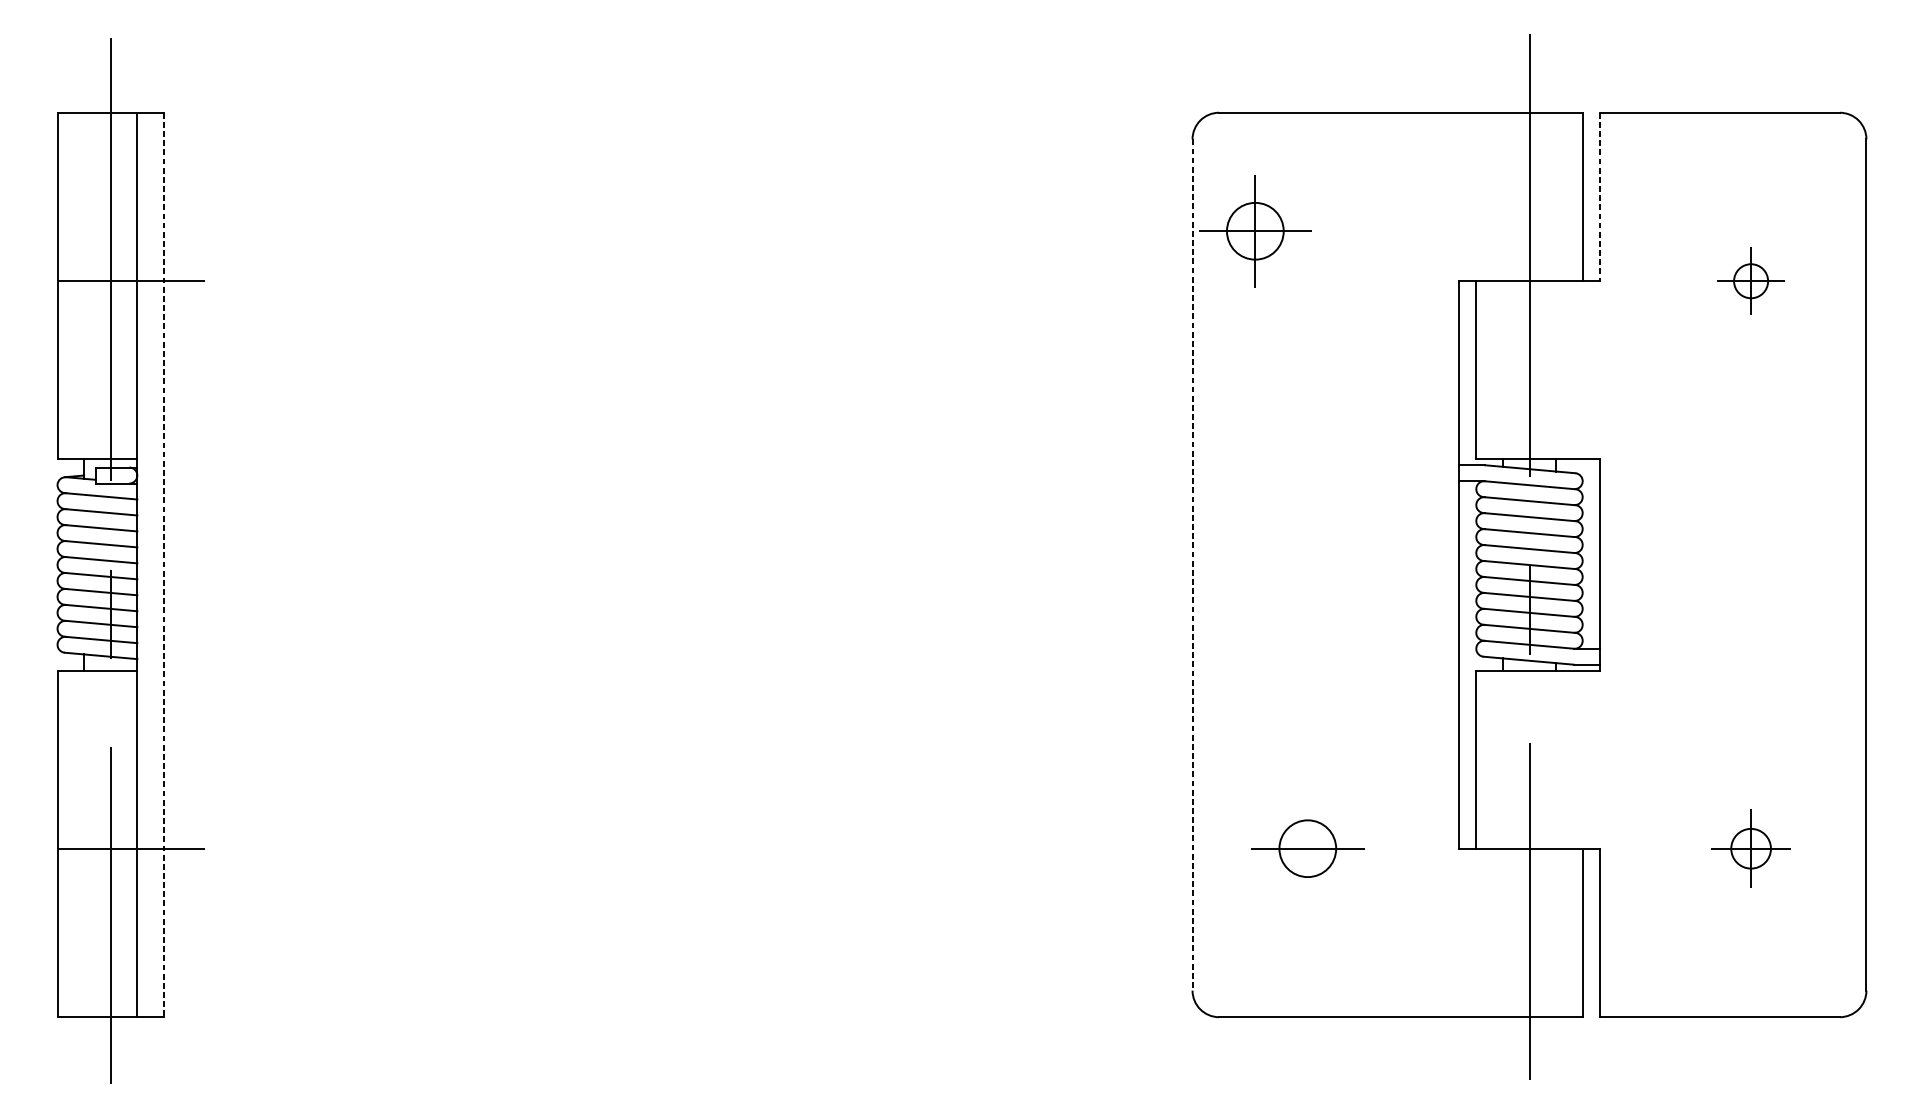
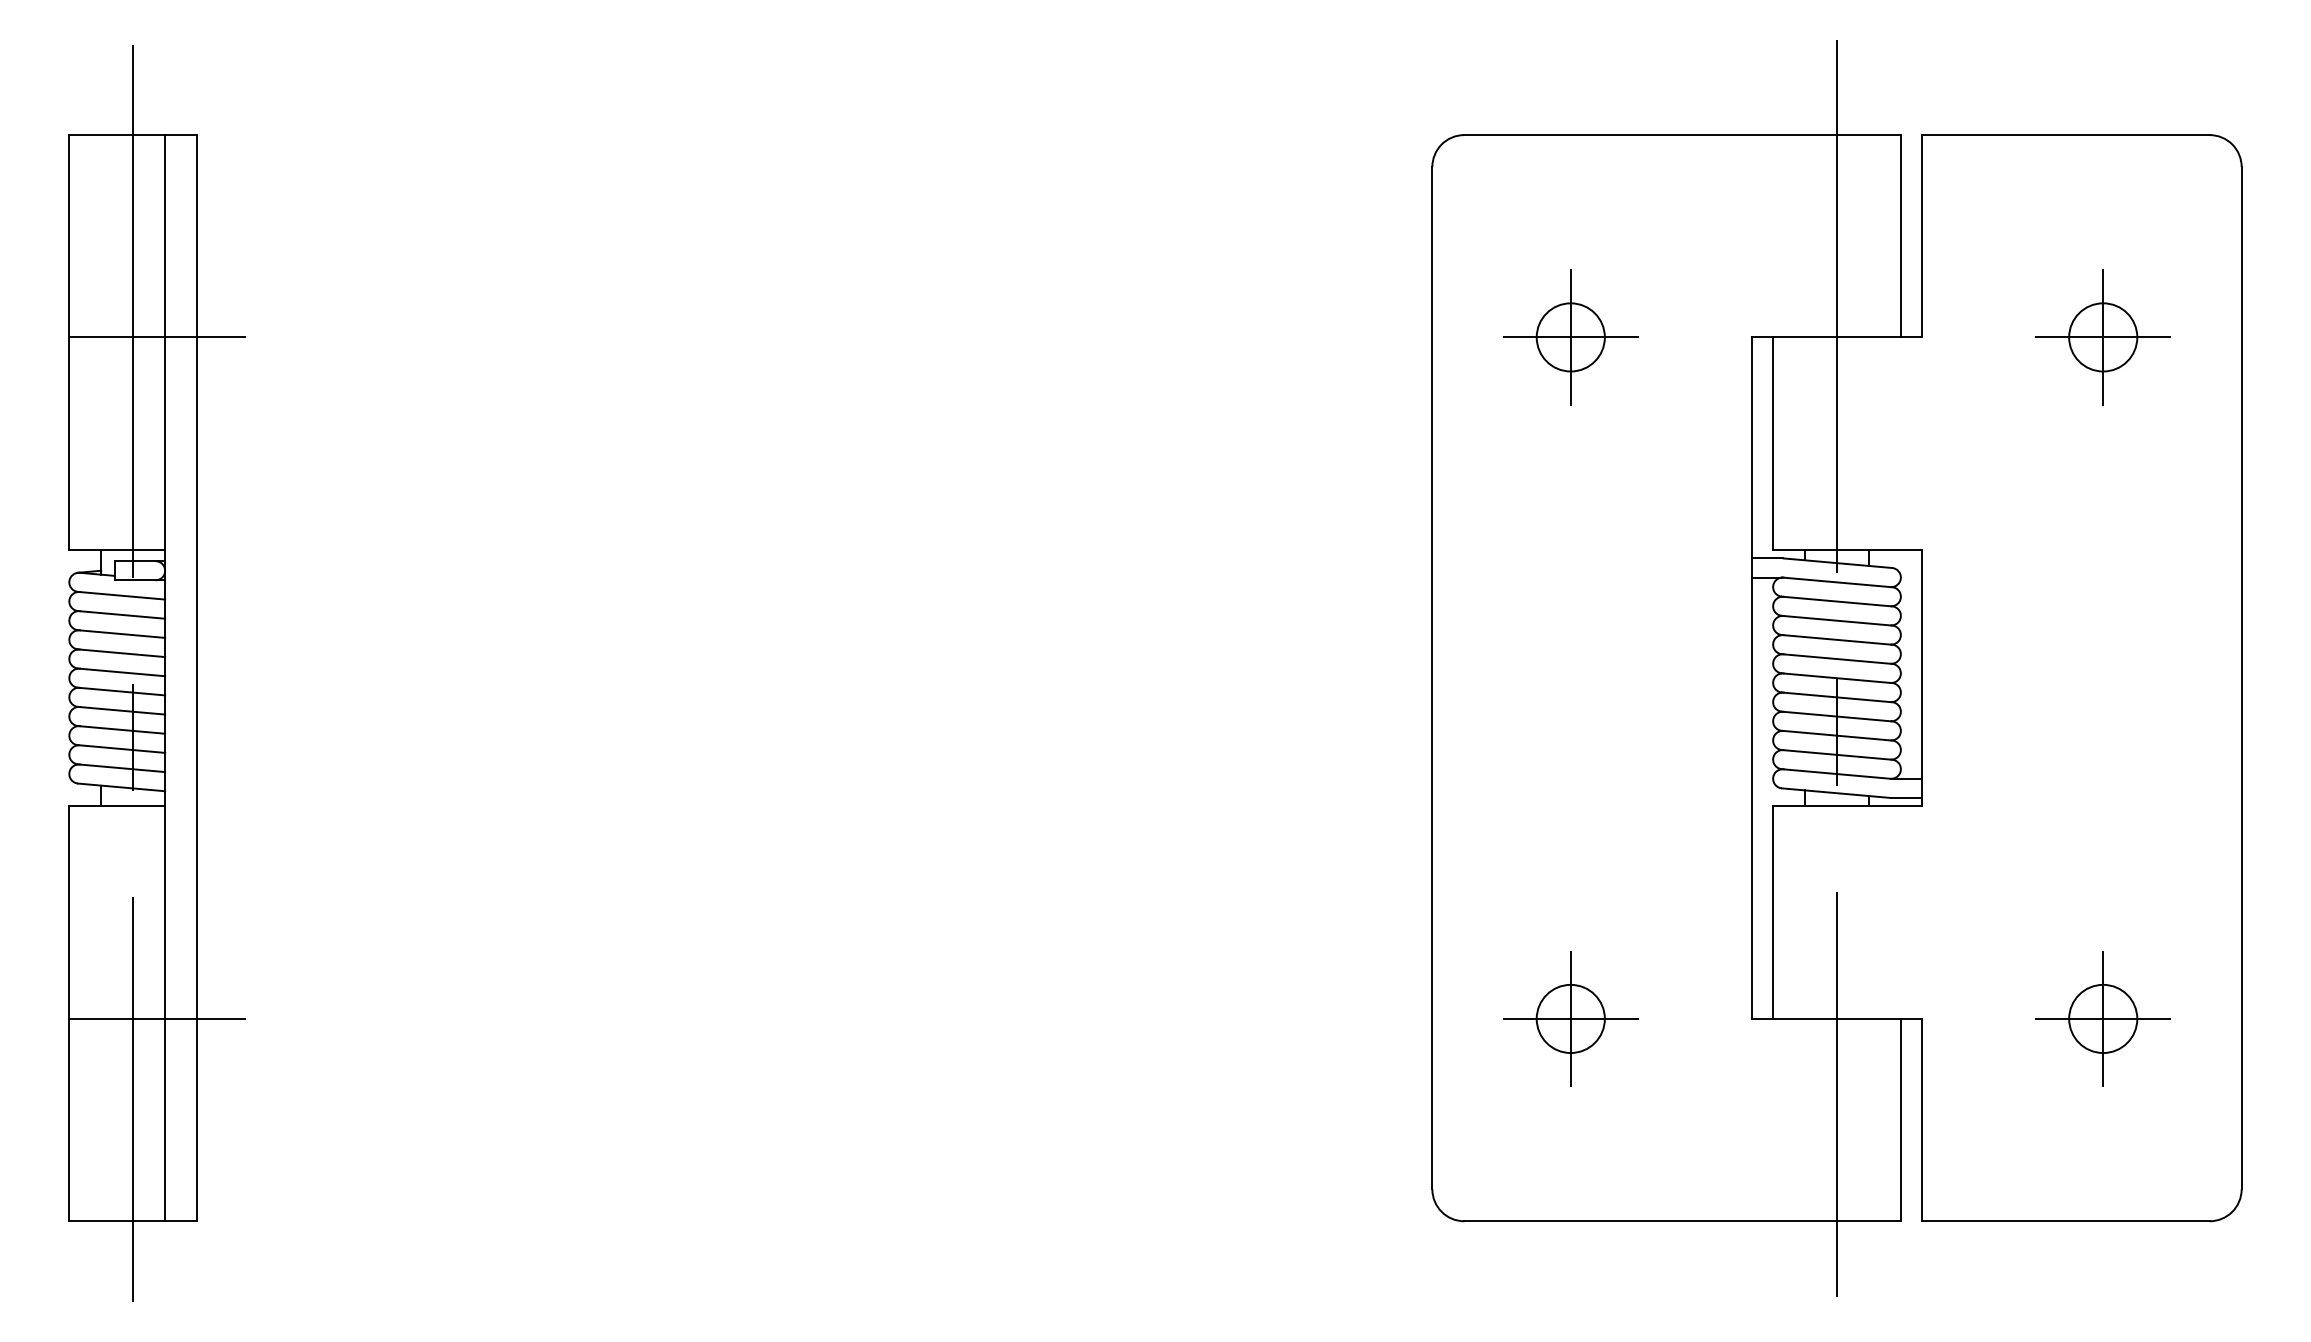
line: (1600, 197) -> (1922, 236), dashed -> solid
part: (1255, 231) -> (1570, 337), moved
part: (1750, 281) -> (2102, 337), size x1.67
line: (164, 565) -> (197, 678), dashed -> solid
line: (1192, 565) -> (1432, 678), dashed -> solid
line: (1307, 848) -> (1570, 1018), added
part: (1750, 848) -> (2102, 1018), size x1.43

